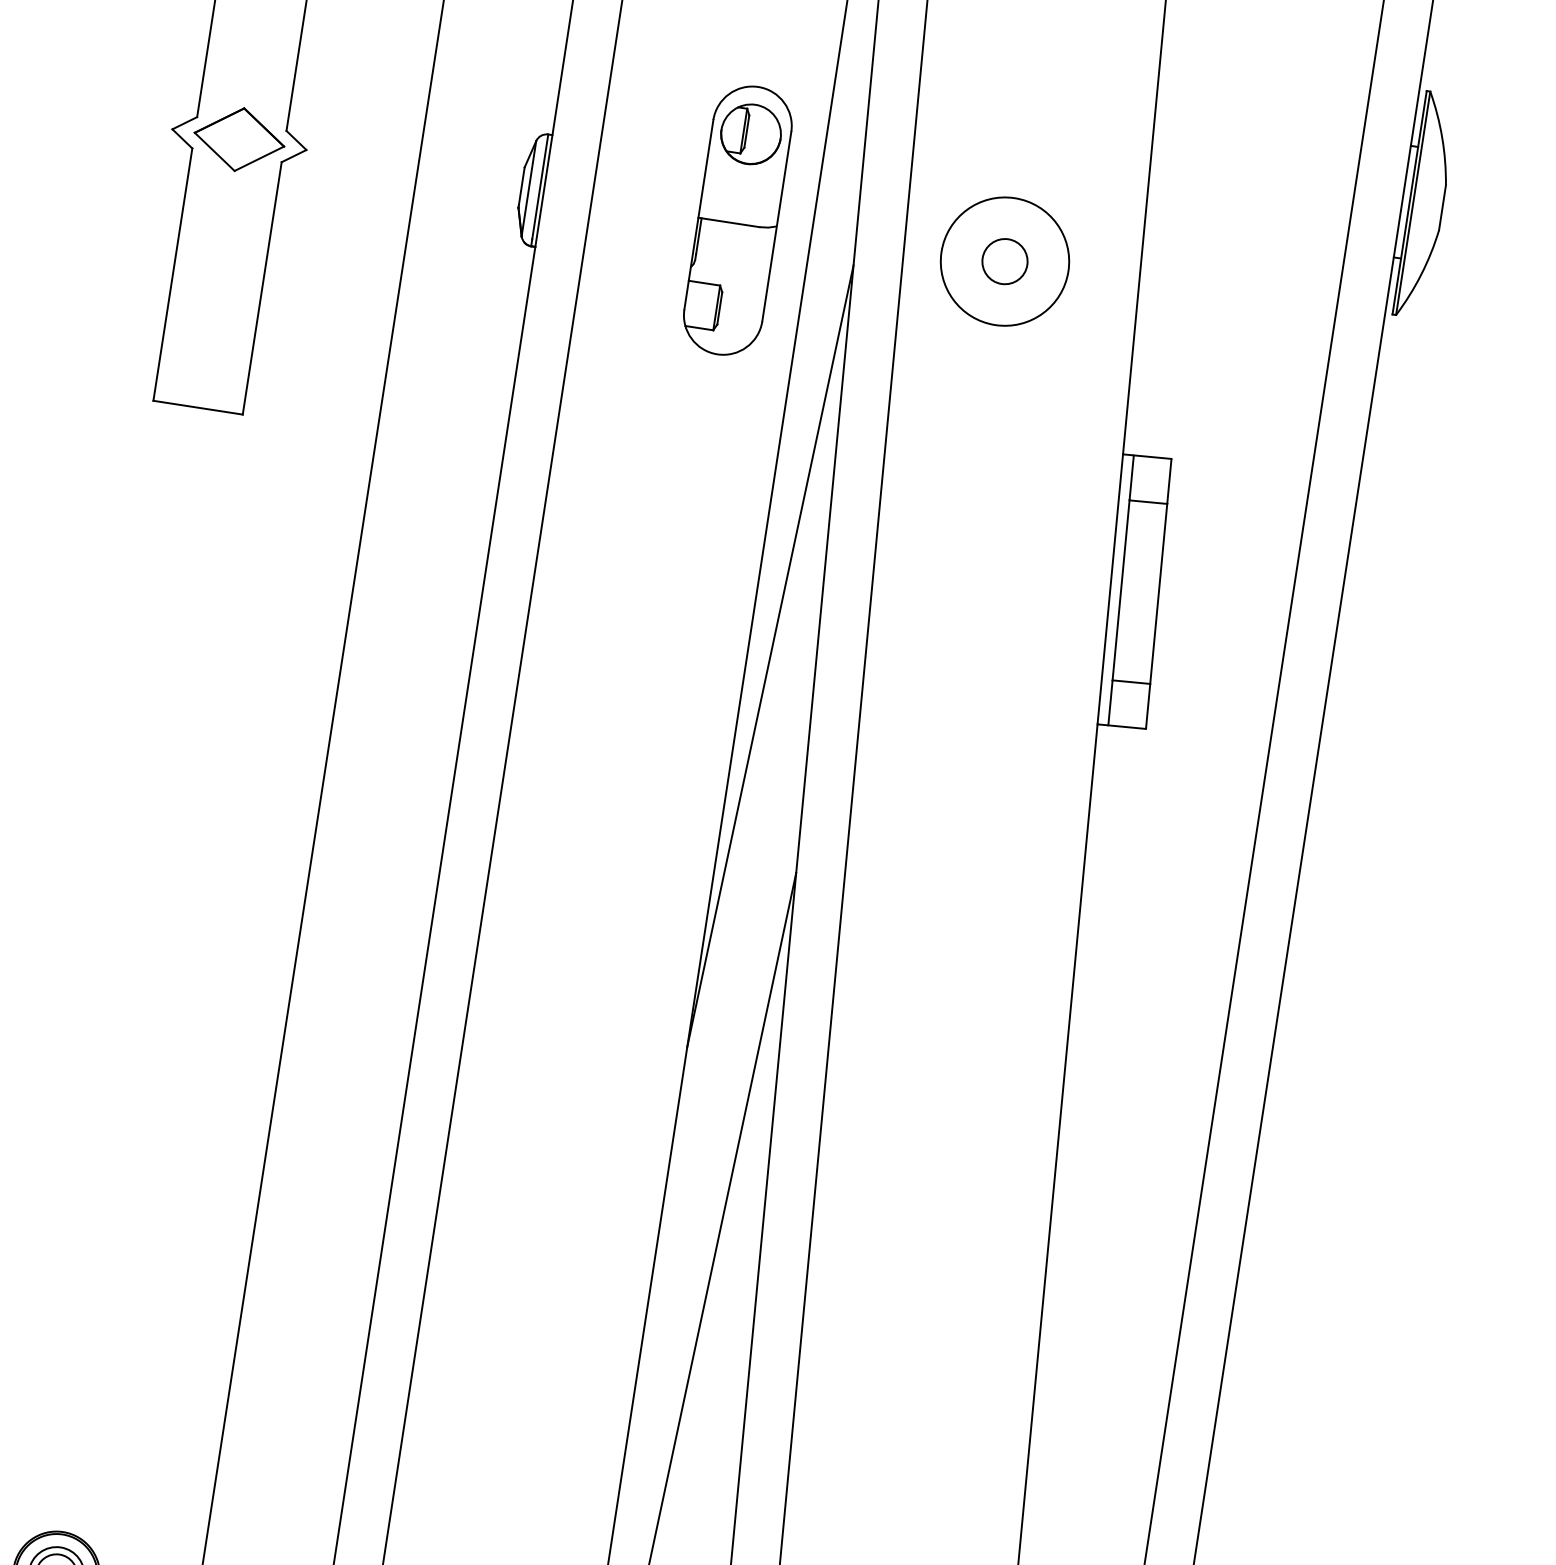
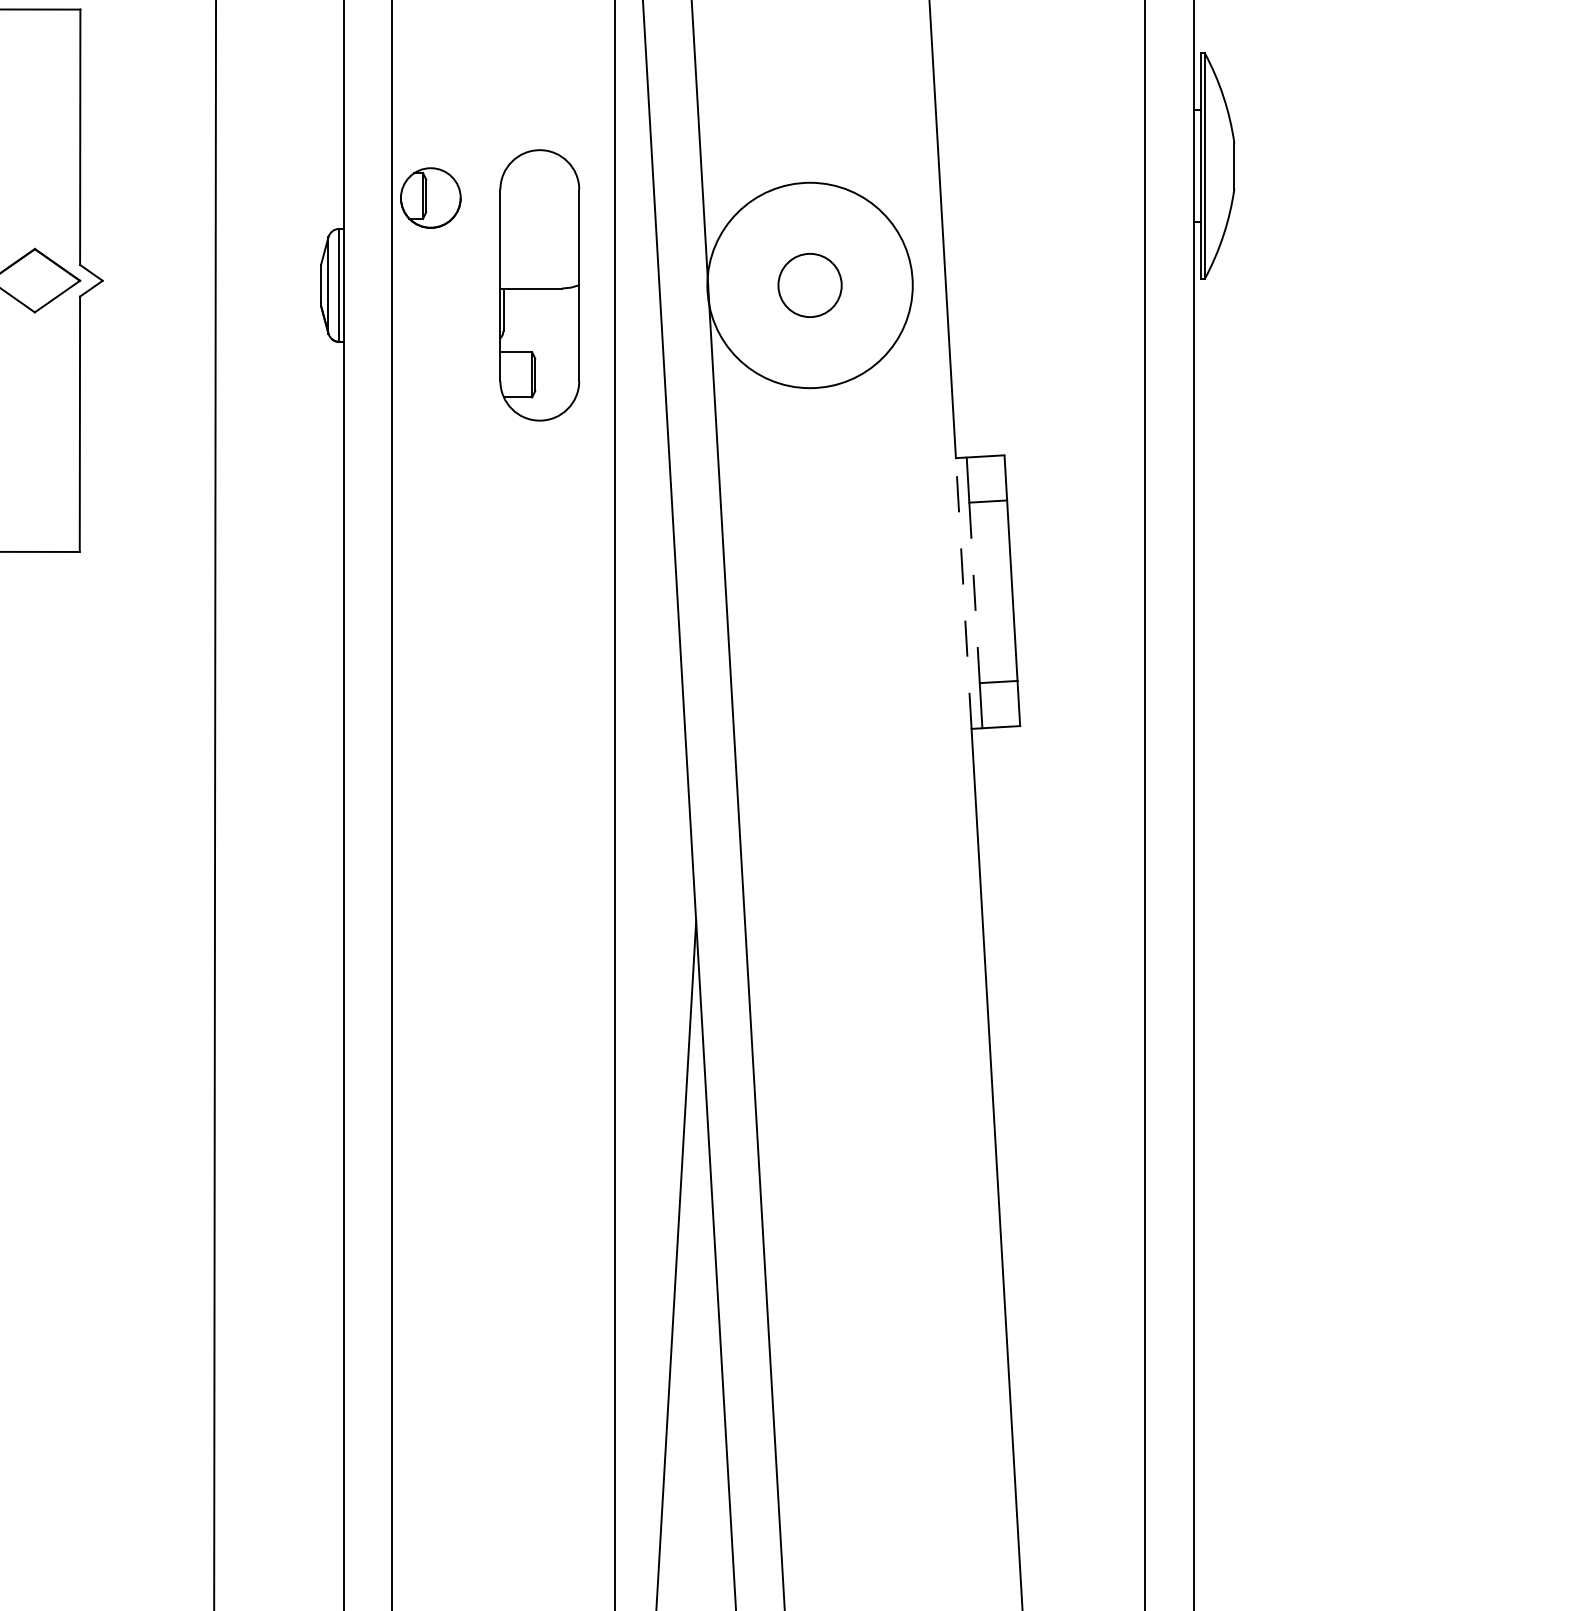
part: (750, 133) -> (430, 197), moved
circle: (1004, 261) -> (809, 285), size x1.4
circle: (1004, 261) -> (809, 285), size x1.6
line: (1110, 589) -> (963, 593), solid -> dashed
line: (1120, 590) -> (974, 593), solid -> dashed
line: (769, 656) -> (637, 711), removed

